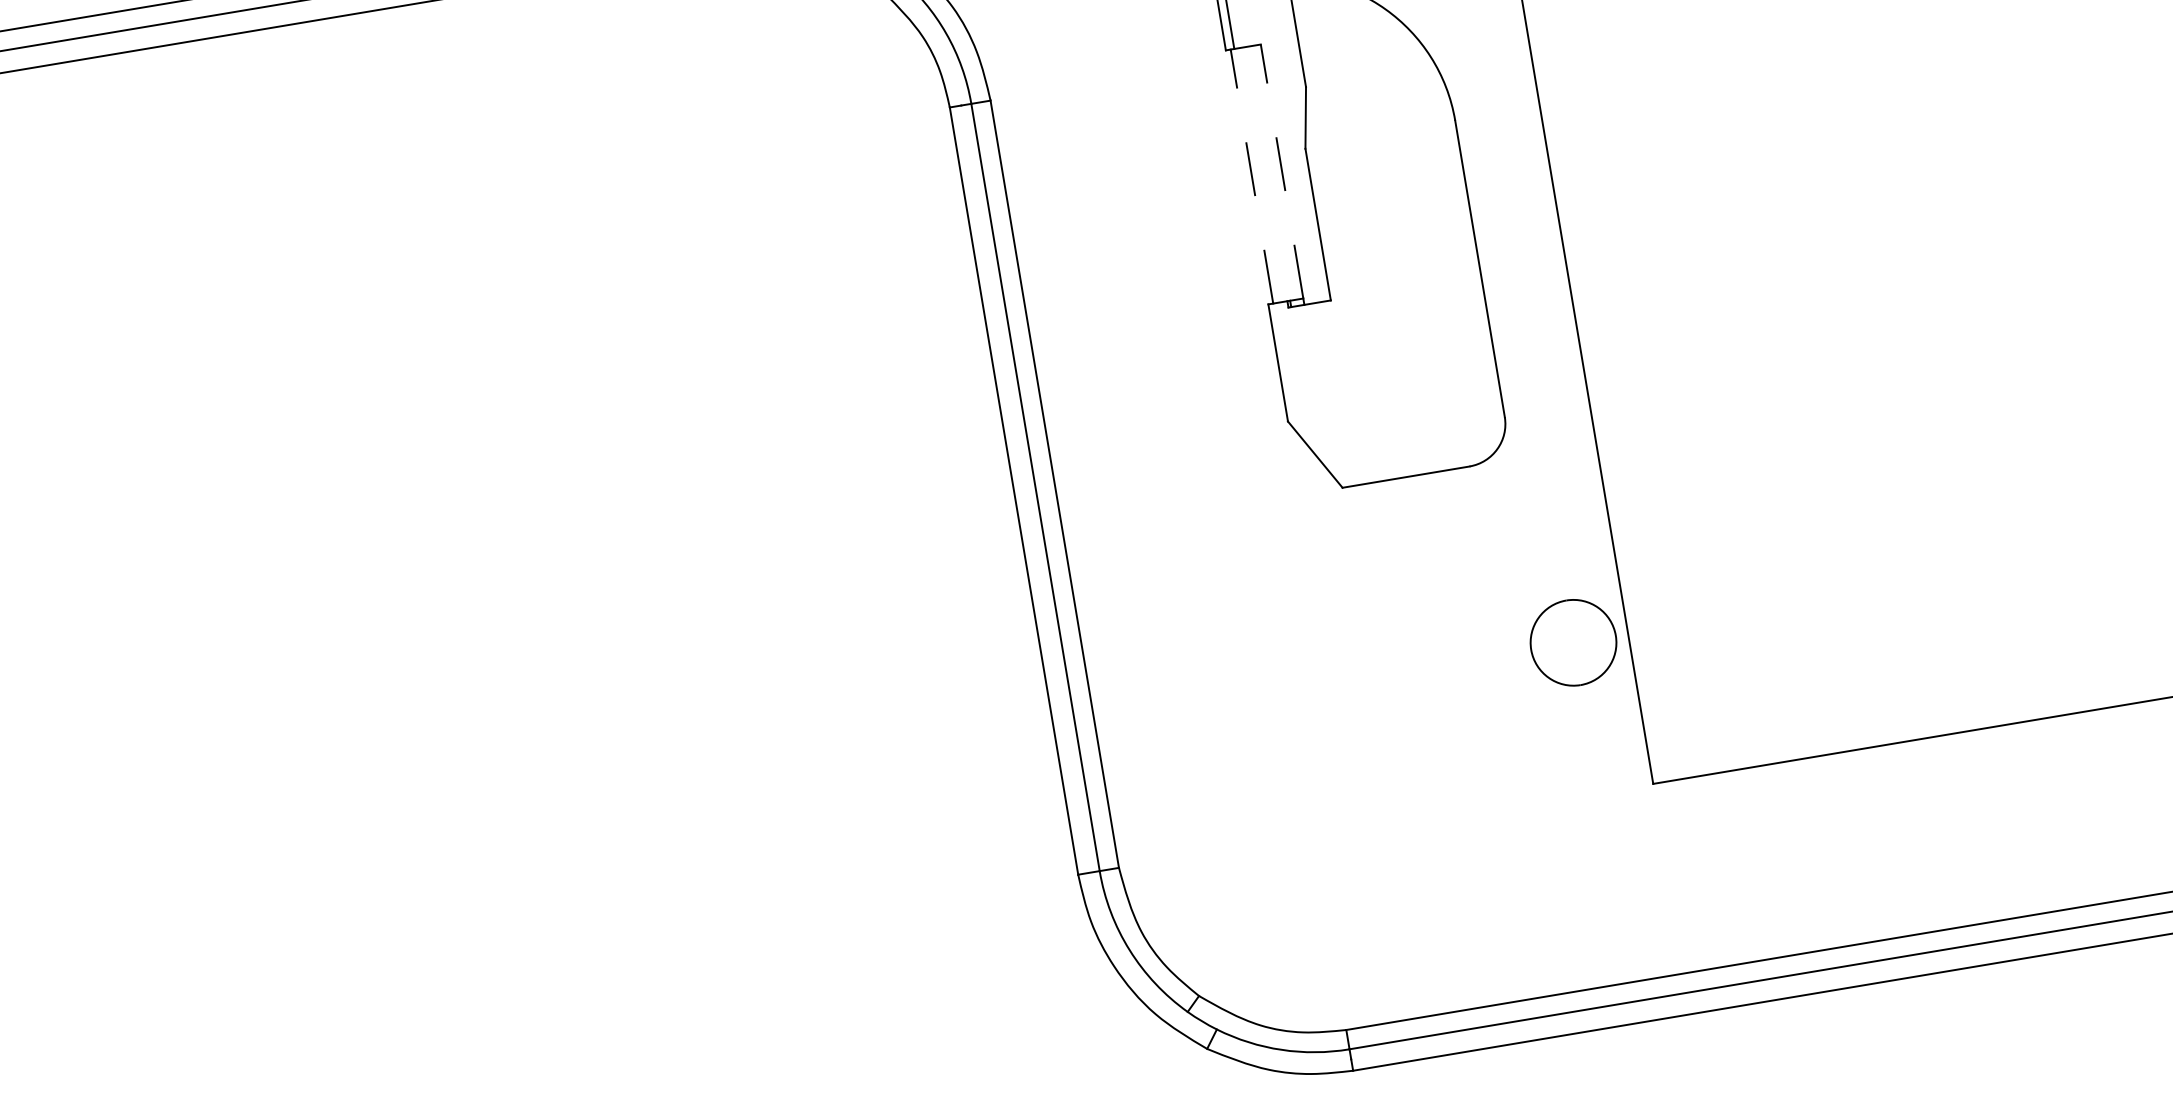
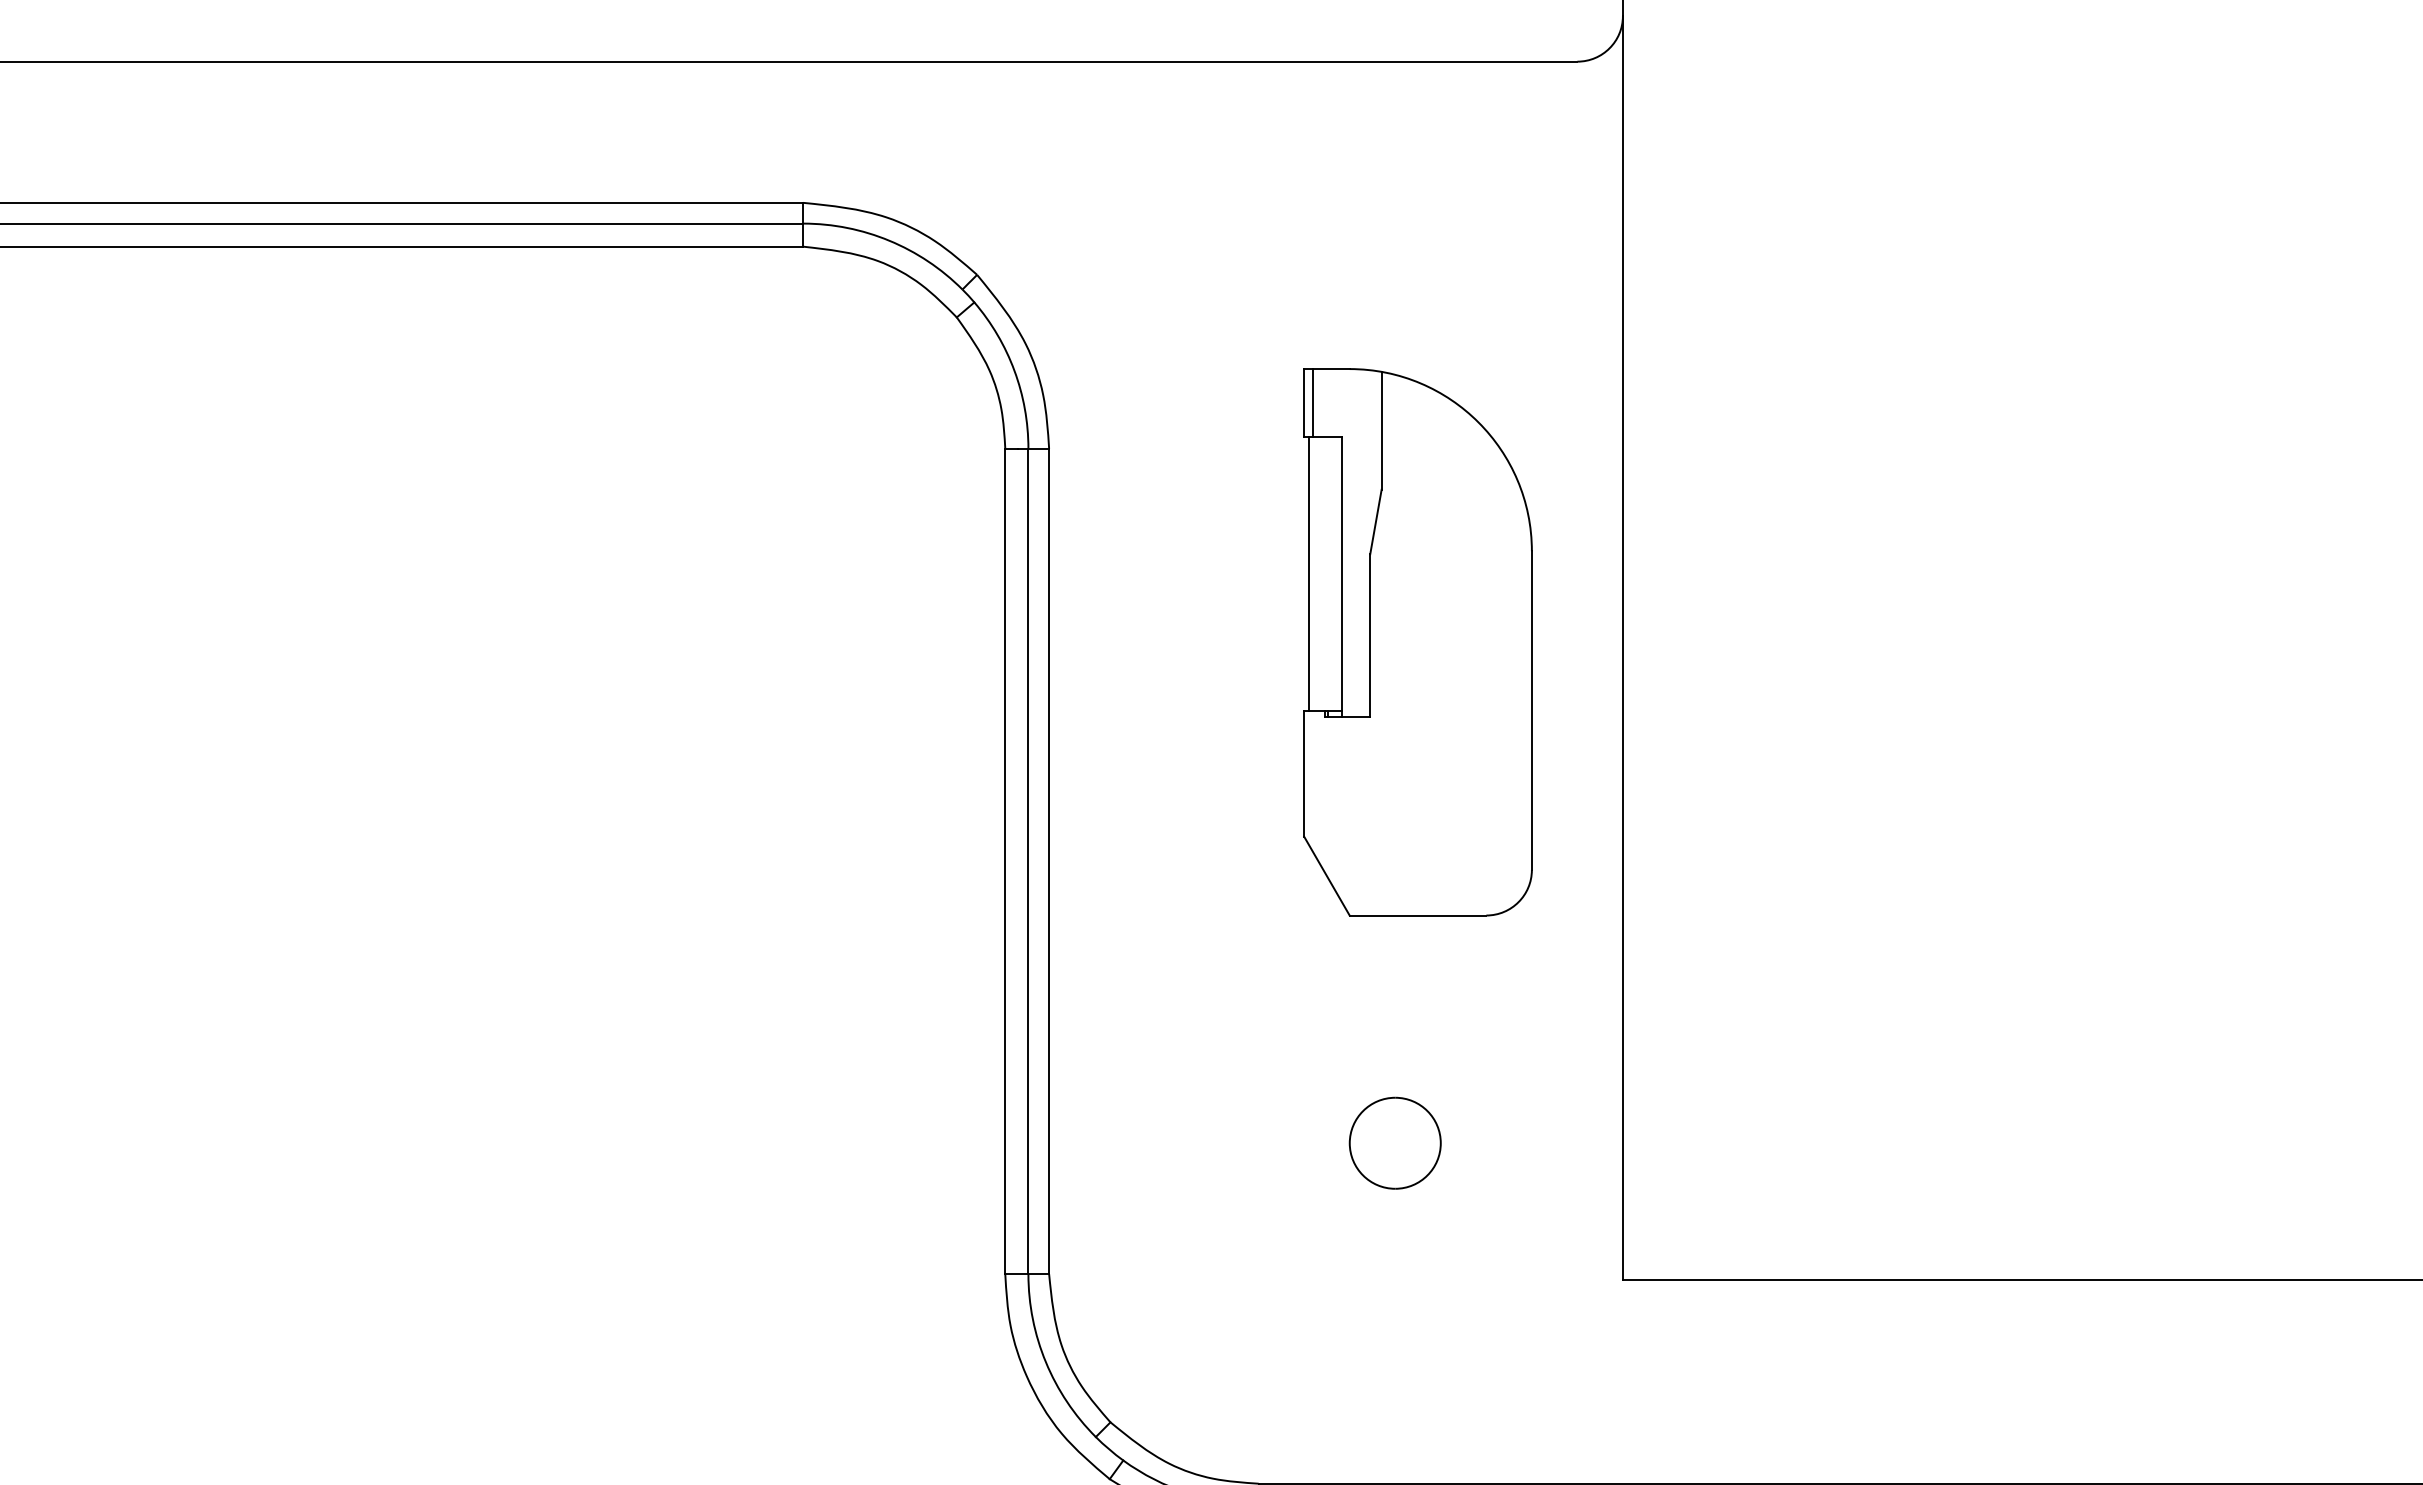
line: (1281, 172) -> (1341, 574), dashed -> solid
line: (1252, 177) -> (1309, 574), dashed -> solid
part: (1572, 642) -> (1394, 1142), moved

